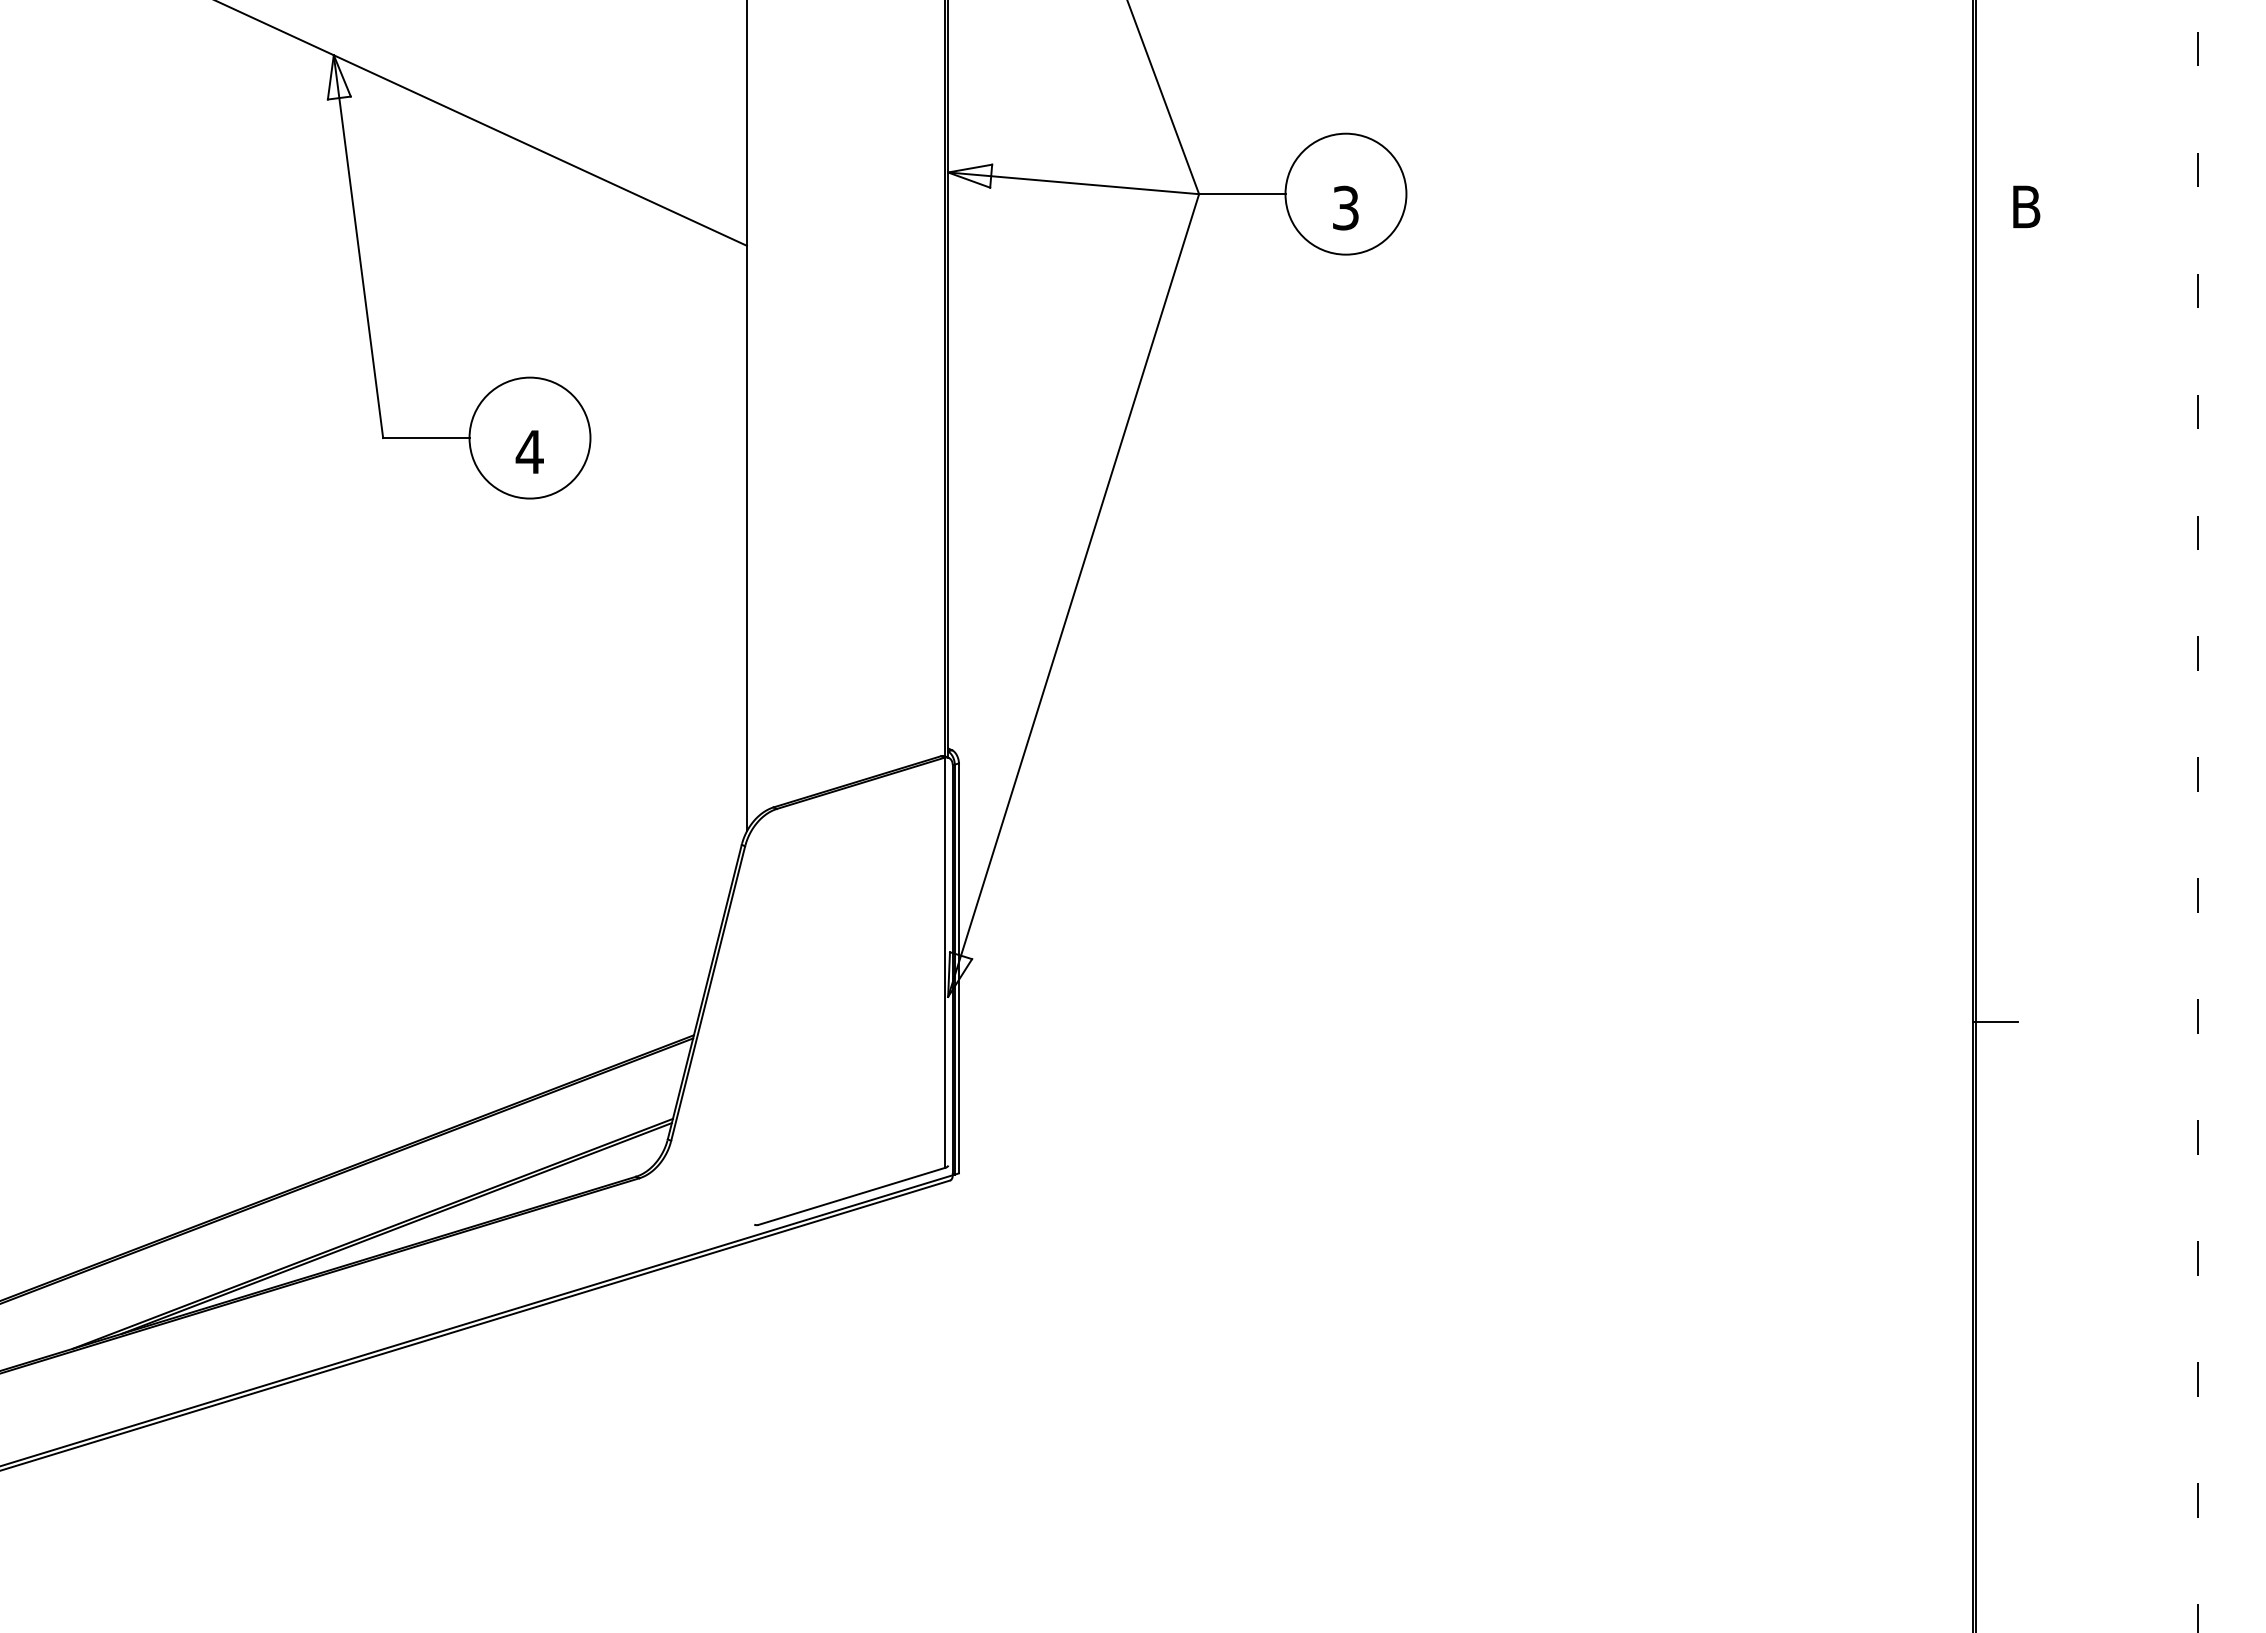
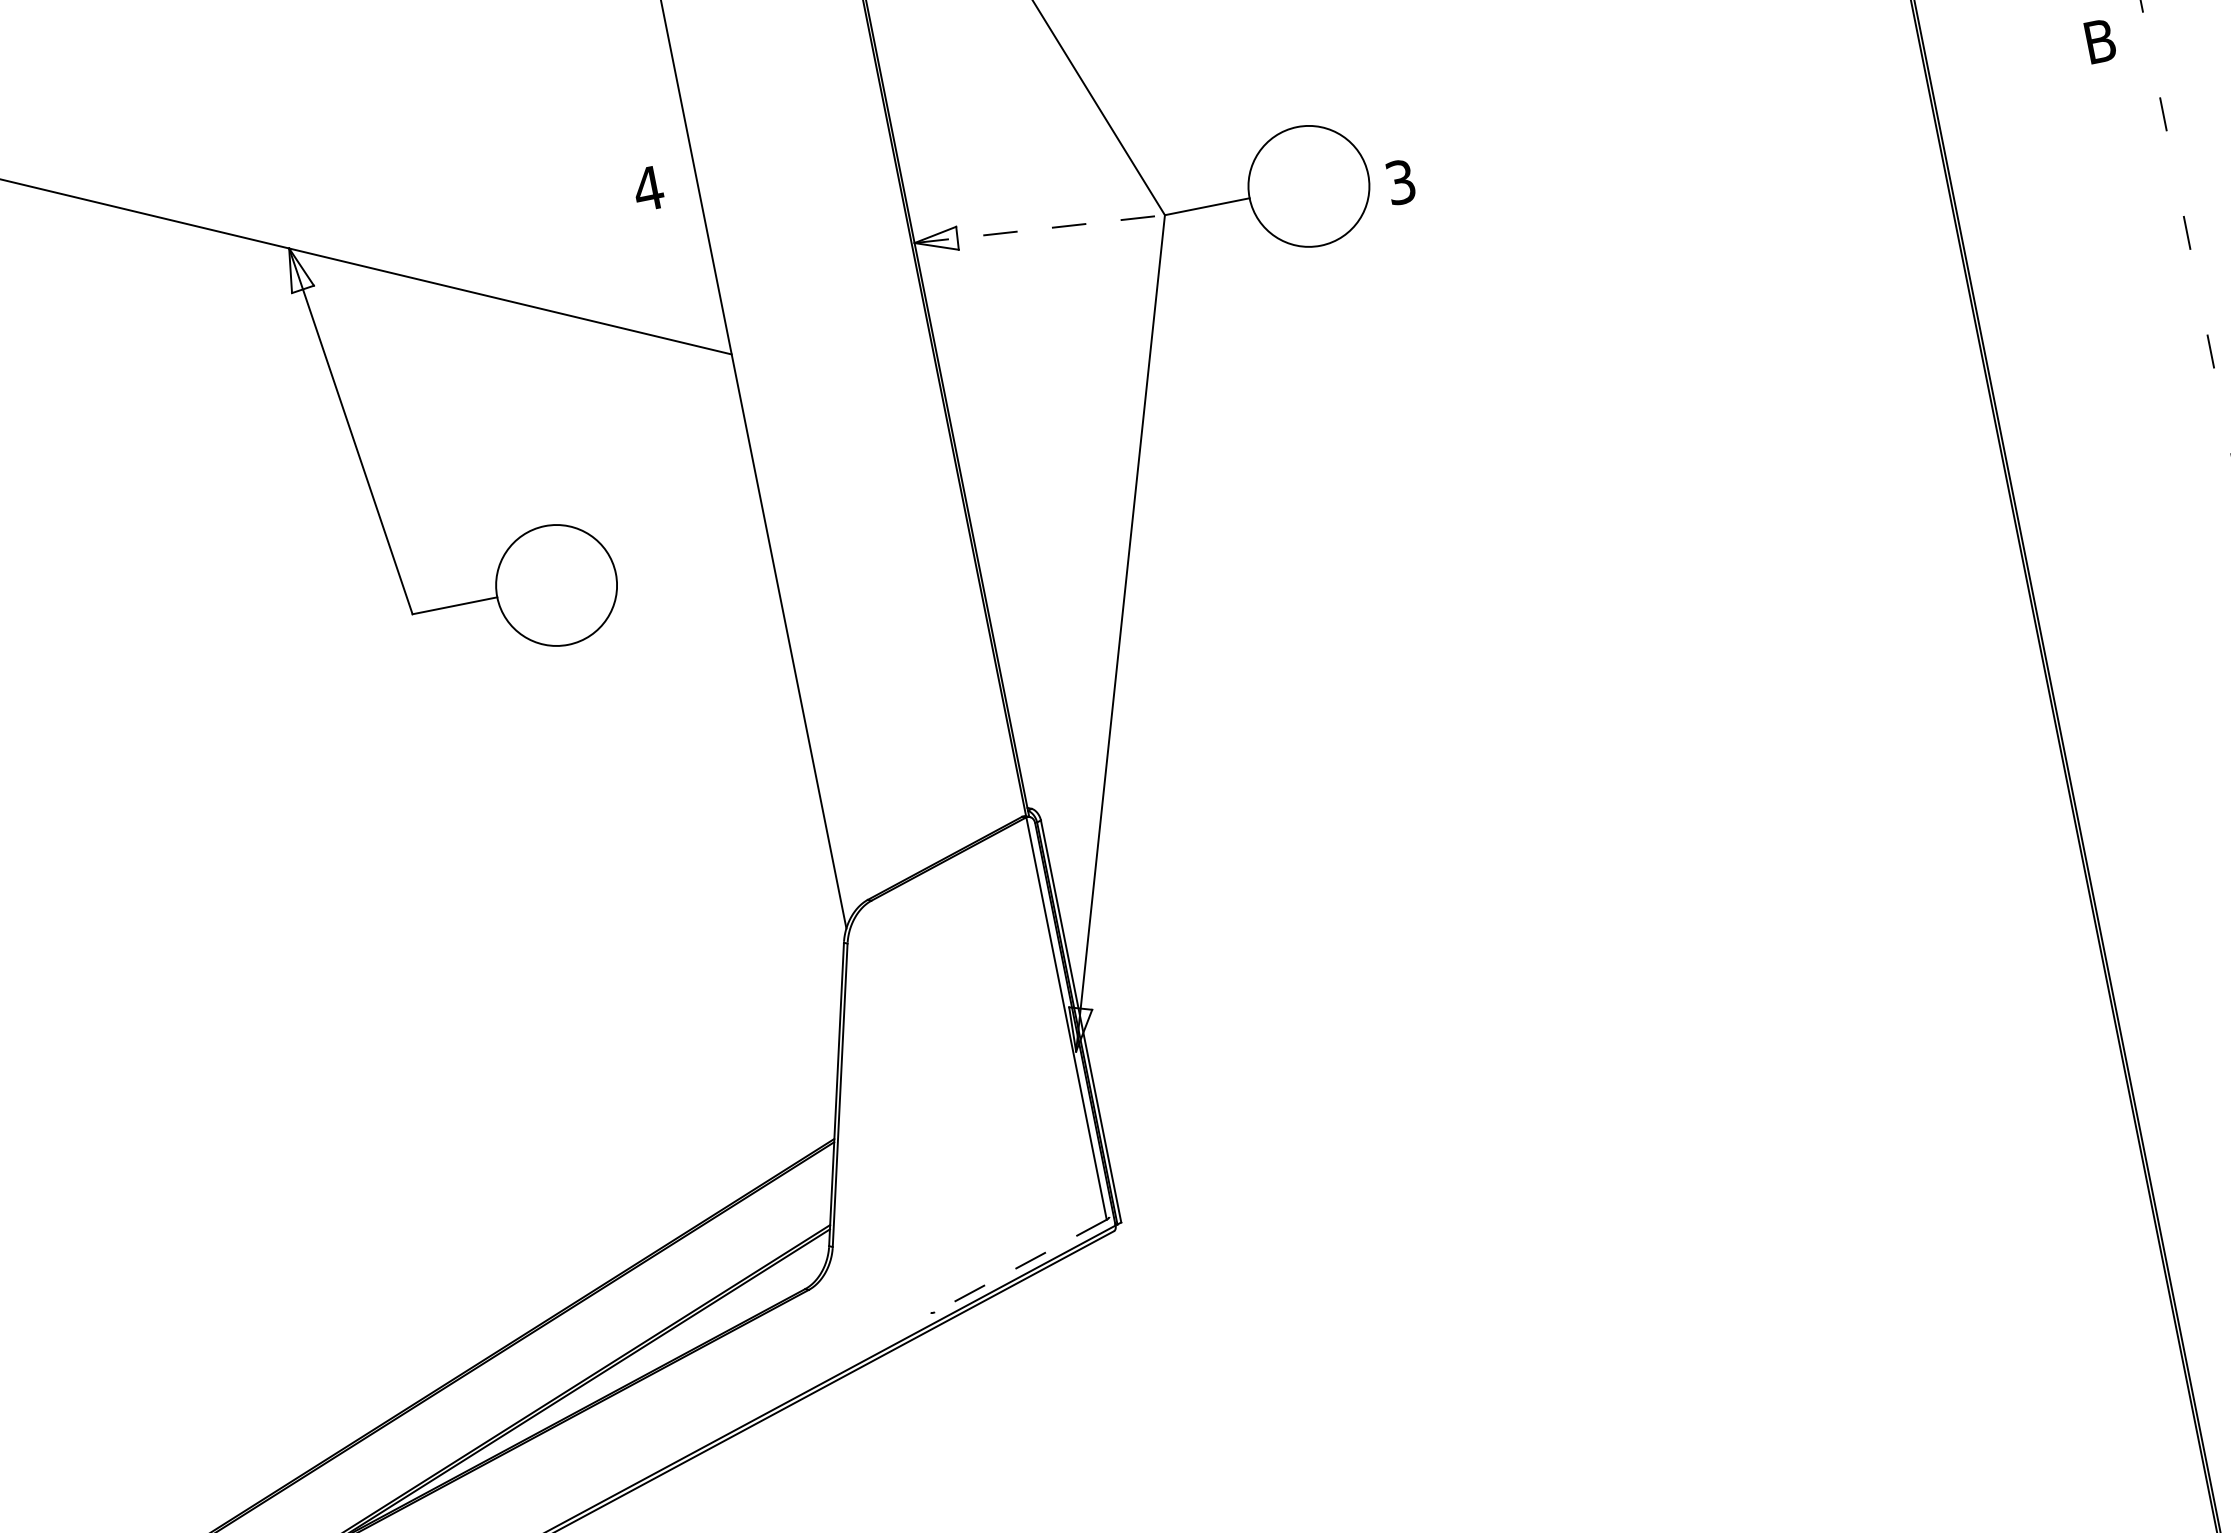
line: (1073, 183) -> (1039, 229), solid -> dashed
text: (2026, 206) -> (2100, 40), moved
text: (1345, 207) -> (1400, 181), moved
text: (529, 451) -> (648, 188), moved
line: (1995, 1021) -> (2107, 870), removed
line: (851, 1196) -> (1020, 1266), solid -> dashed

